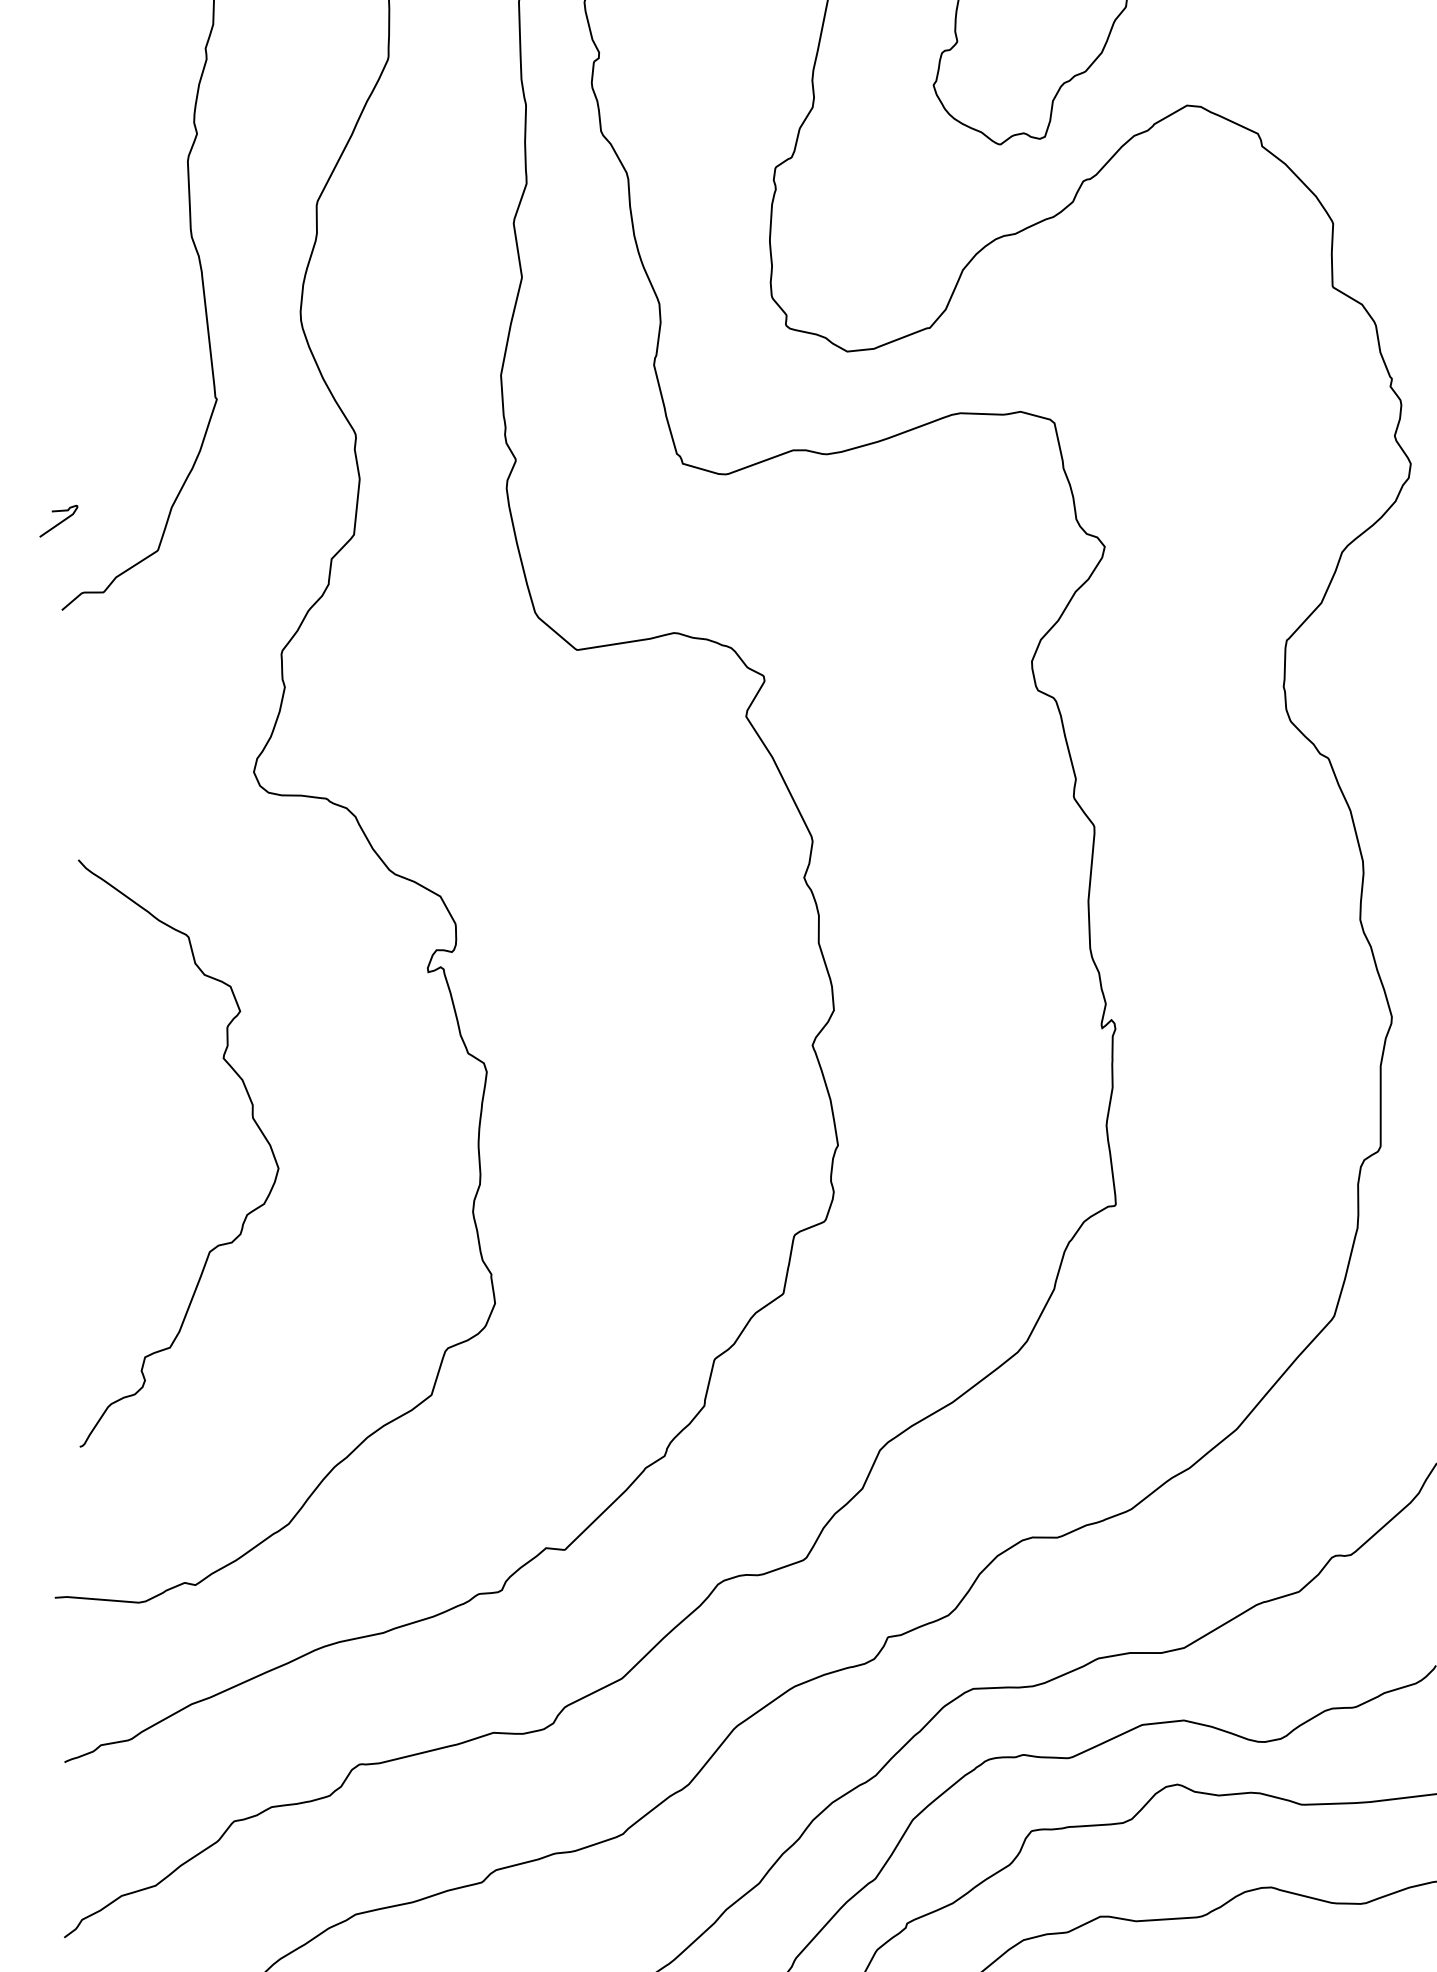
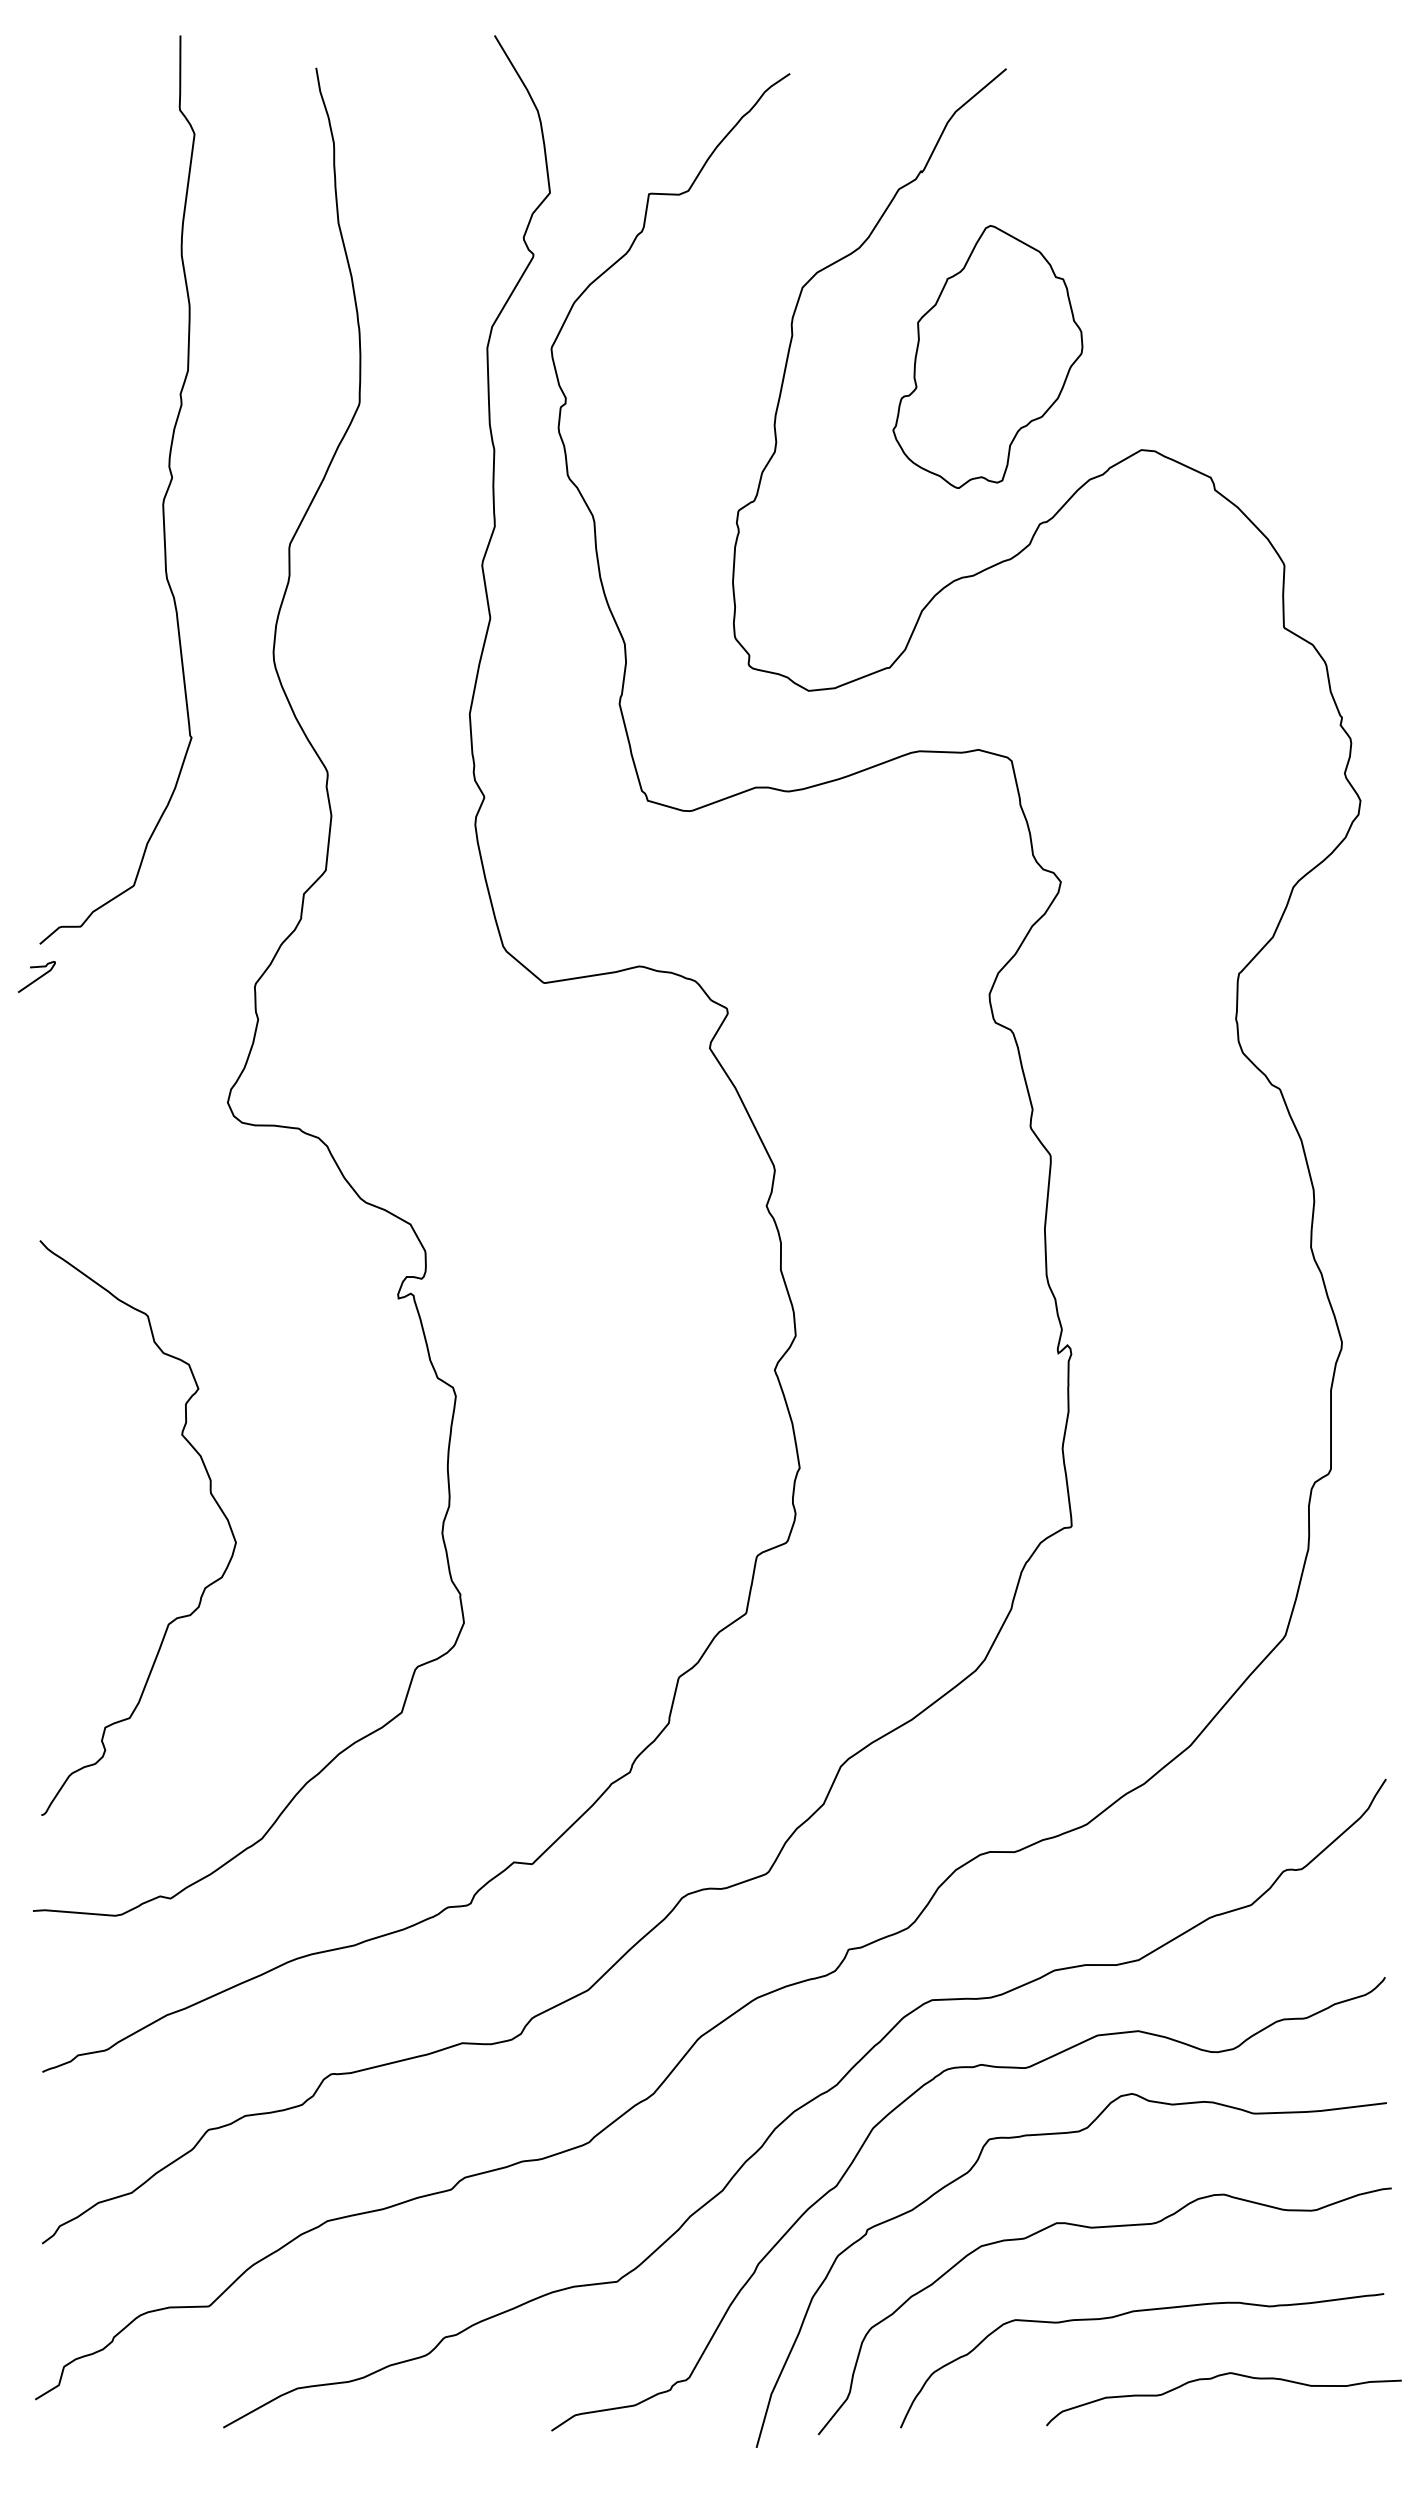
curve: (58, 522) -> (36, 978), moved
curve: (252, 1119) -> (210, 1494), moved

